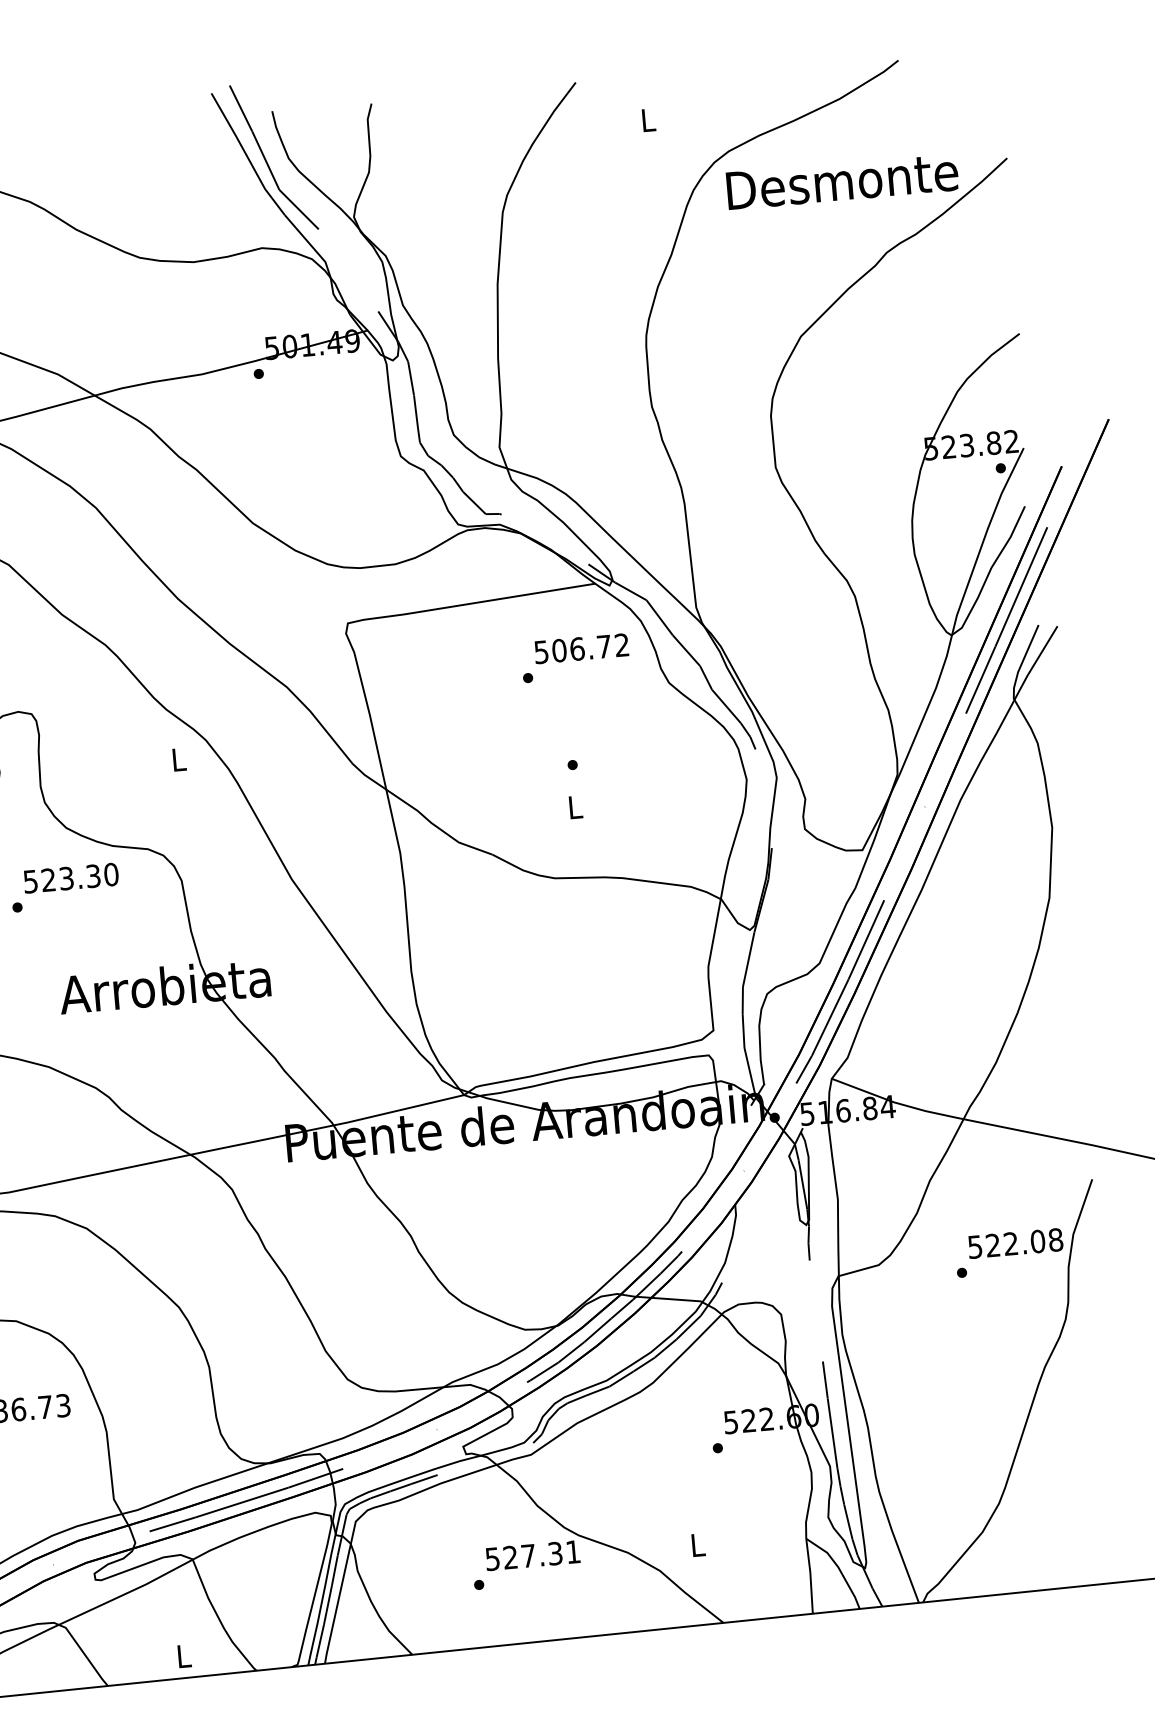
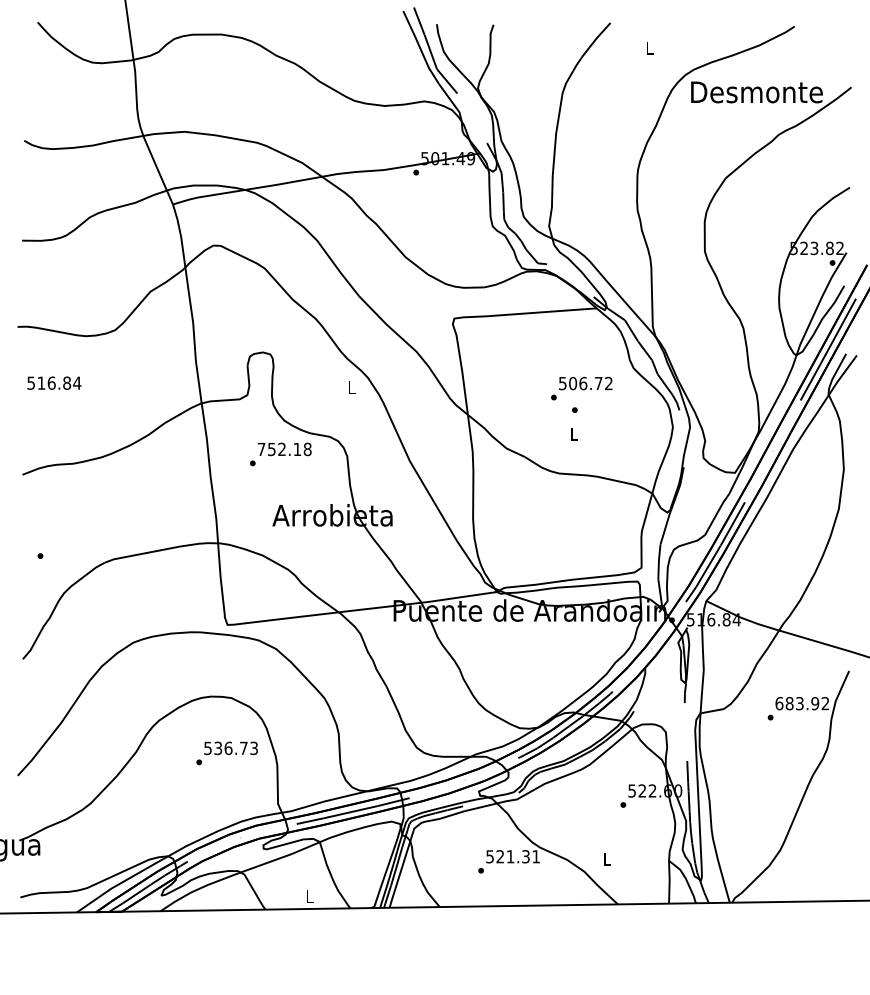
text: (574, 657) -> (581, 388), moved
text: (70, 878) -> (284, 449), 523.30 -> 752.18
text: (1015, 1243) -> (802, 703), 522.08 -> 683.92
text: (528, 1555) -> (510, 856), 527.31 -> 521.31

